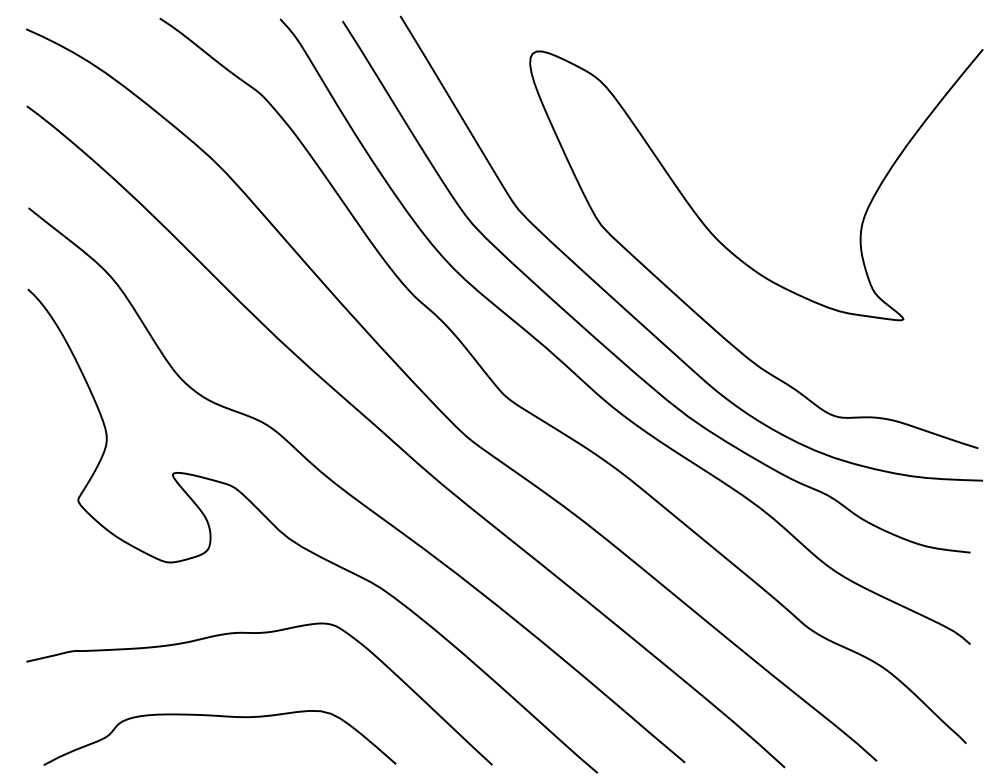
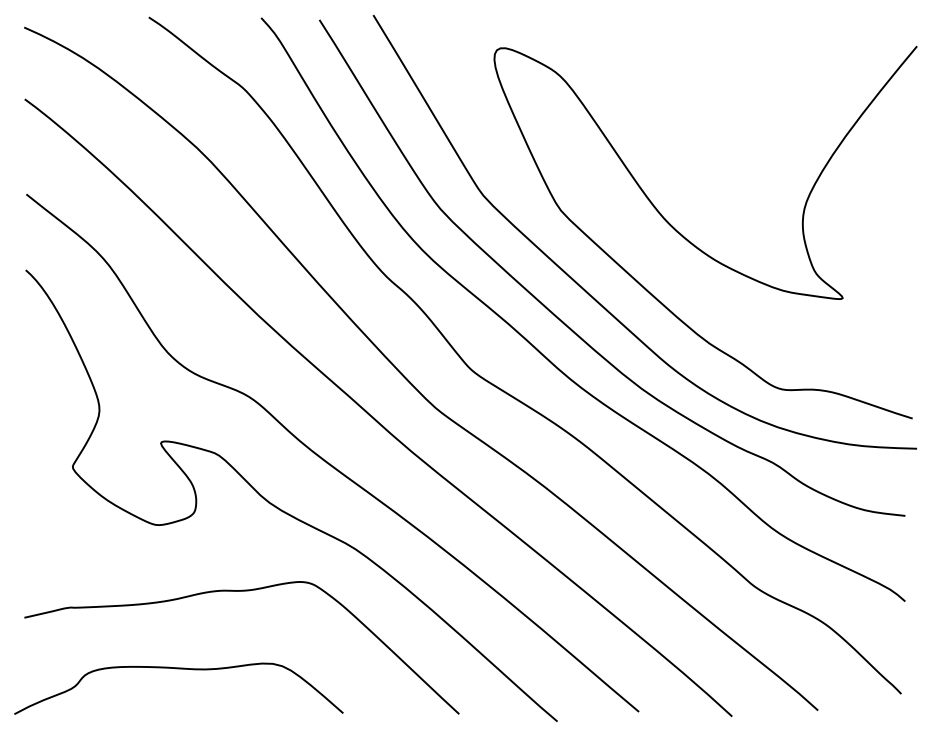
curve: (221, 717) -> (180, 669), moved

